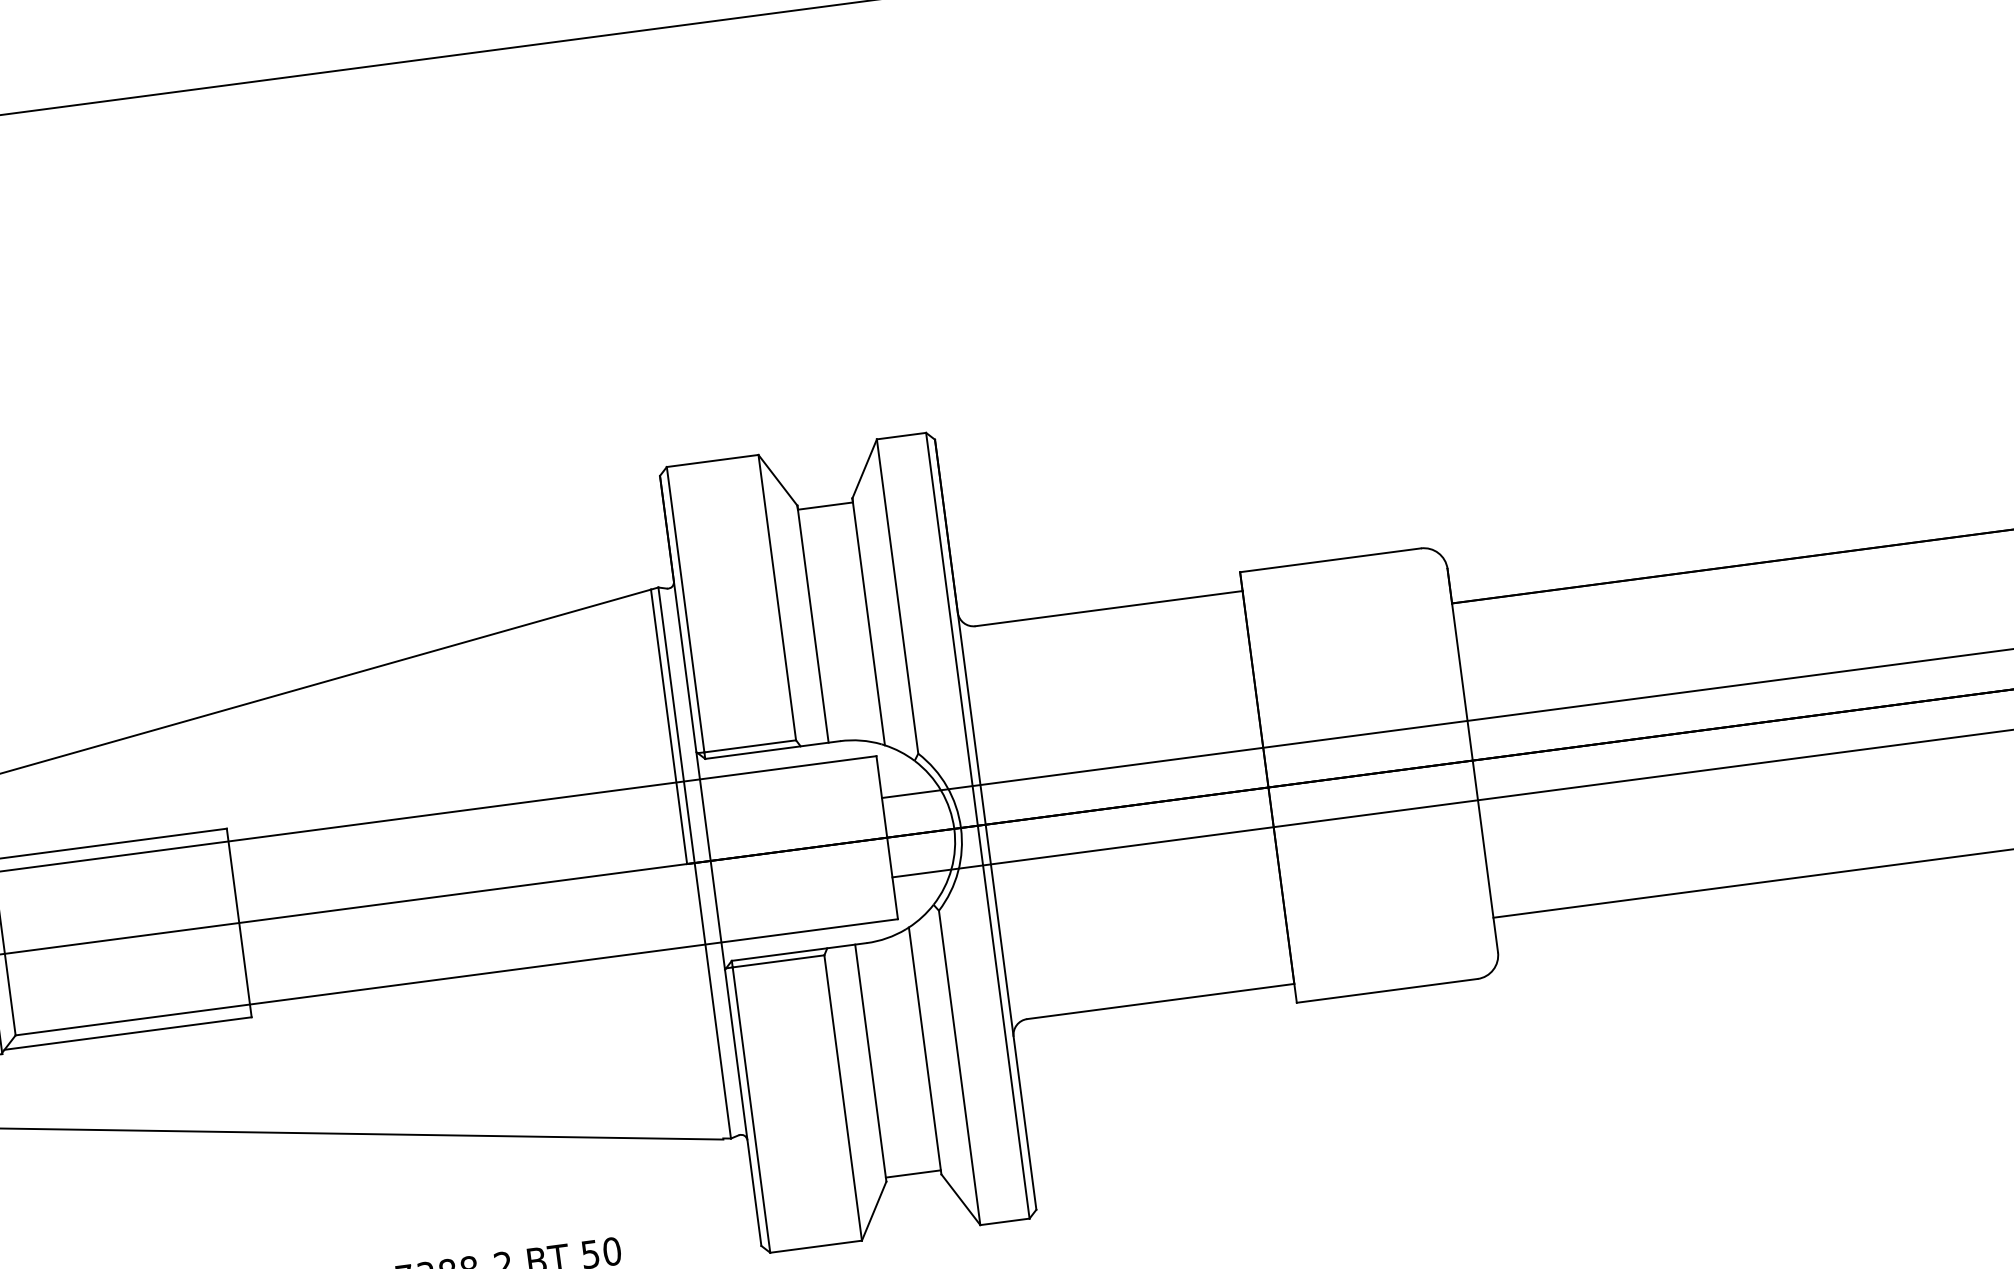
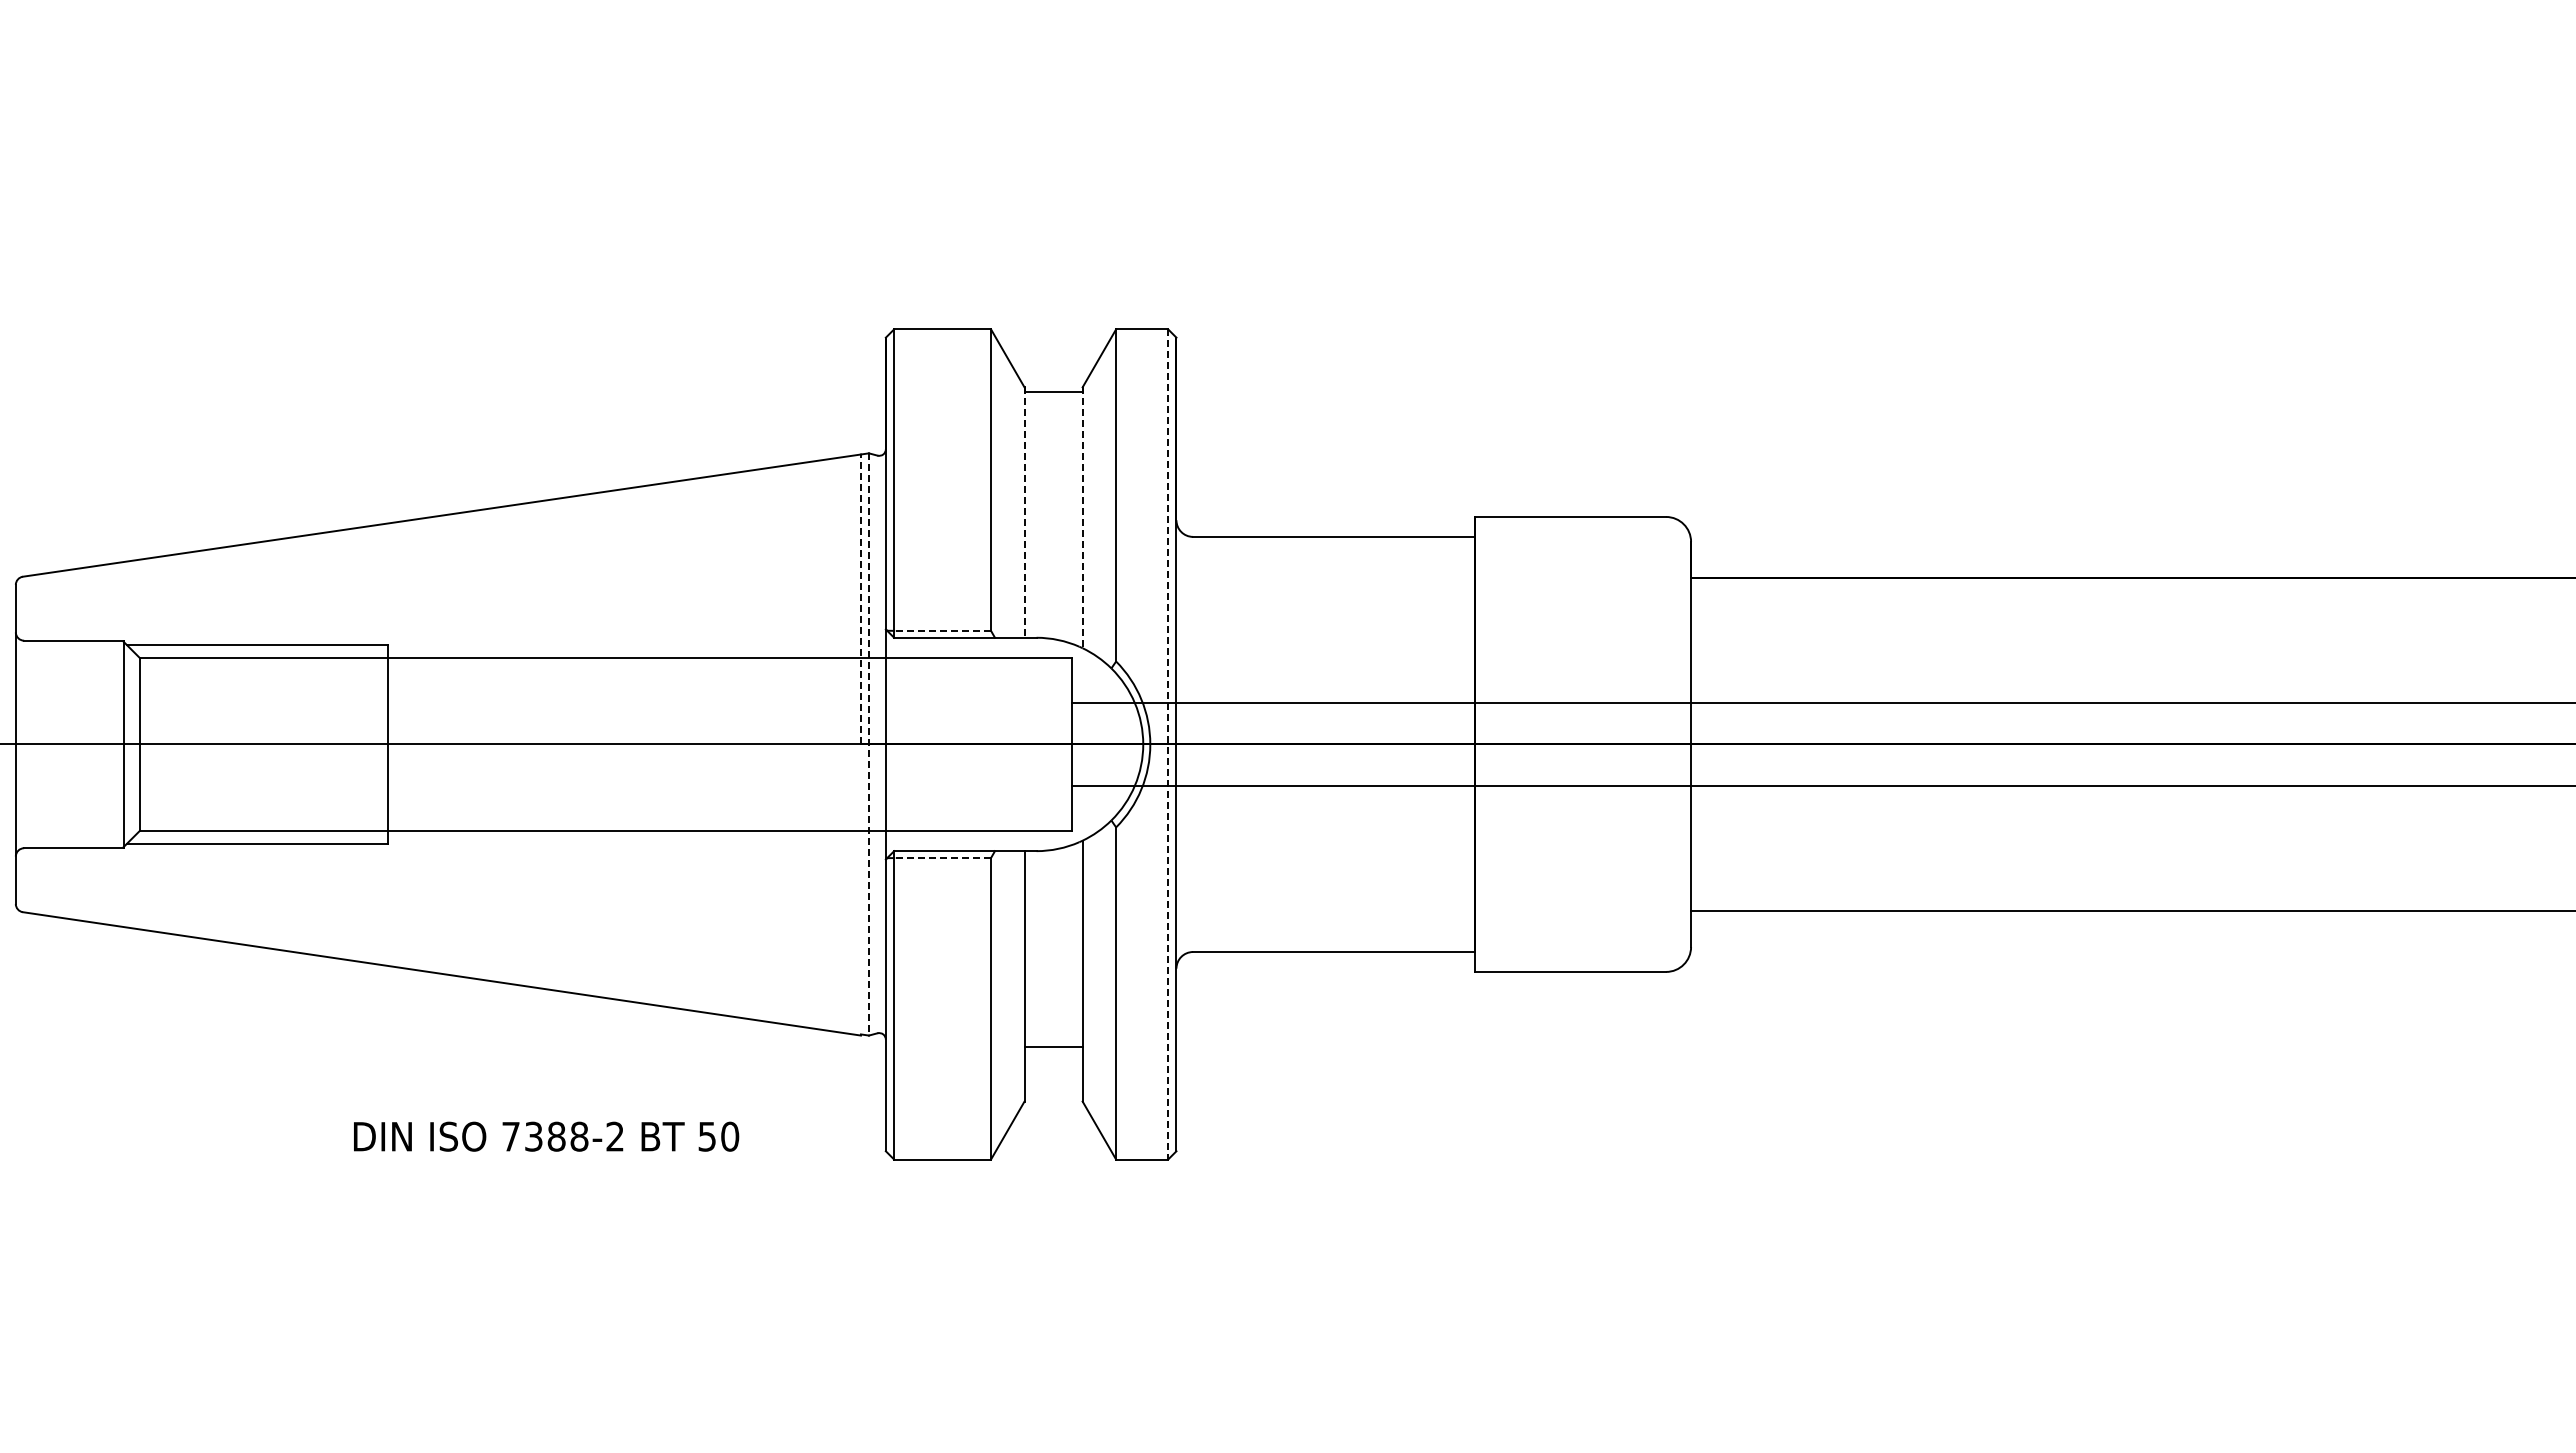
line: (868, 622) -> (1082, 518), solid -> dashed
line: (813, 625) -> (1024, 513), solid -> dashed
line: (668, 726) -> (860, 599), solid -> dashed
line: (750, 746) -> (942, 630), solid -> dashed
line: (978, 825) -> (1168, 744), solid -> dashed
line: (694, 863) -> (868, 744), solid -> dashed
line: (778, 961) -> (942, 858), solid -> dashed
line: (913, 1174) -> (1053, 1047), moved

